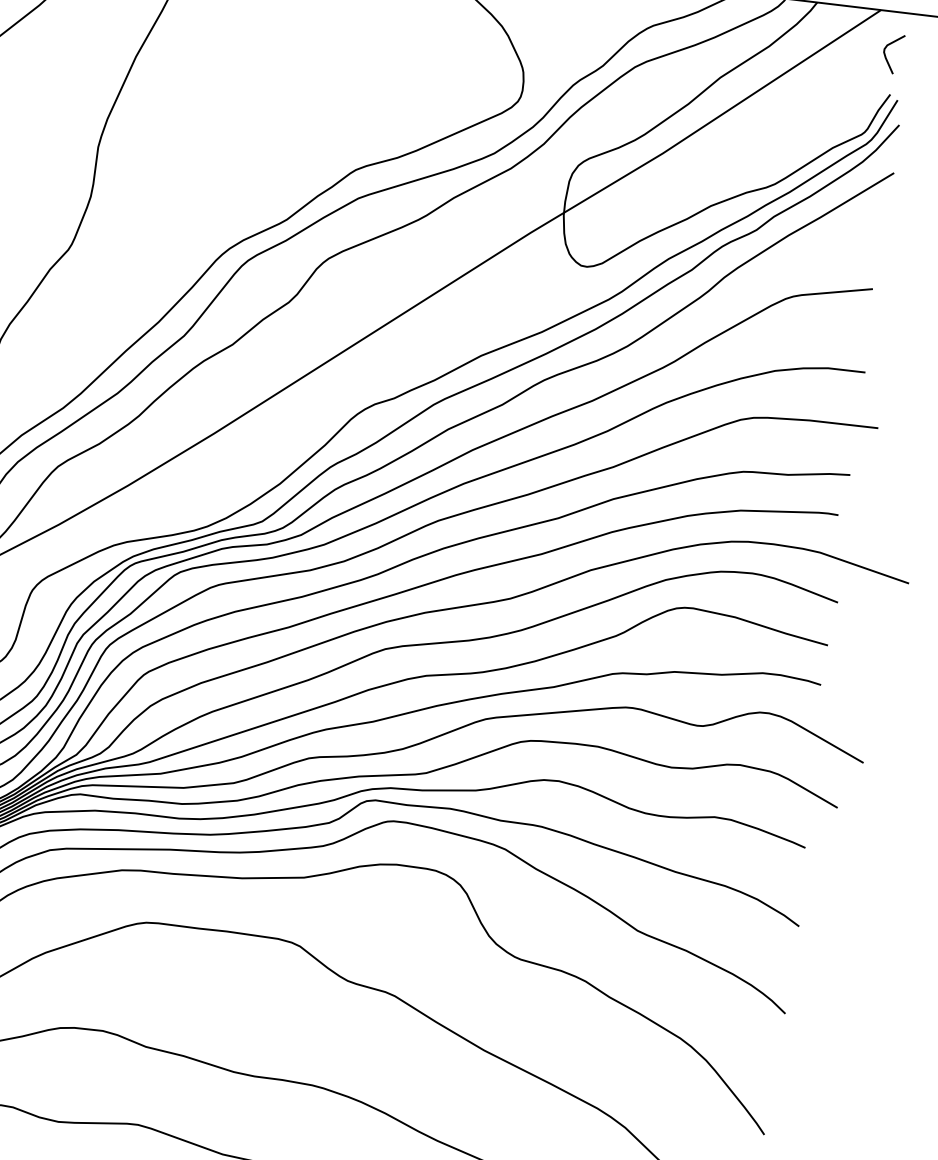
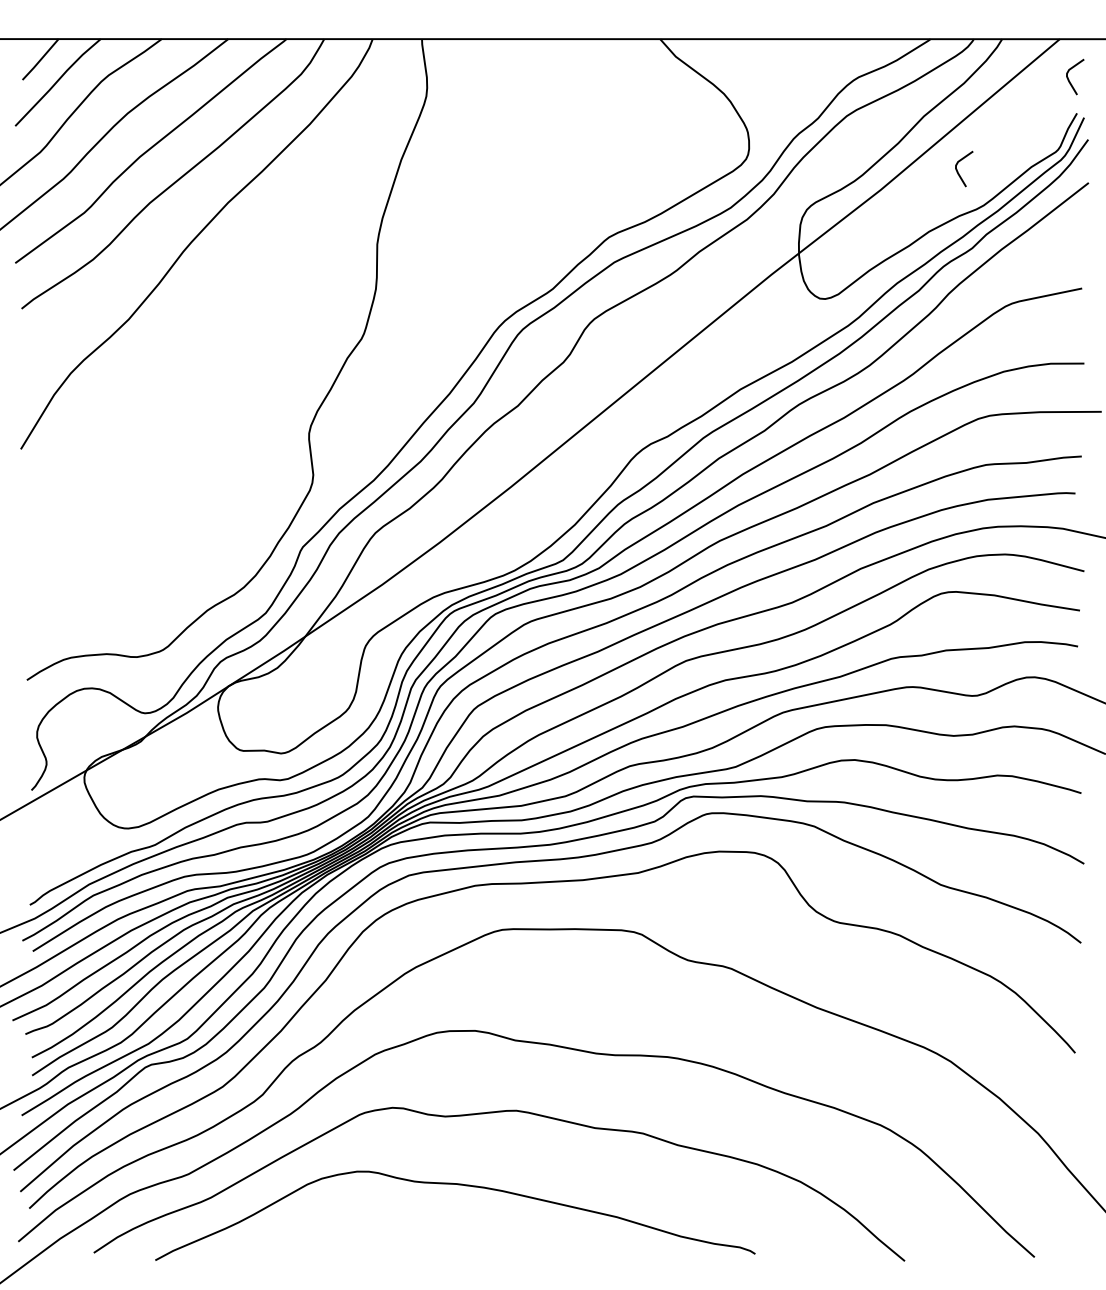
curve: (751, 143) -> (958, 171), added

